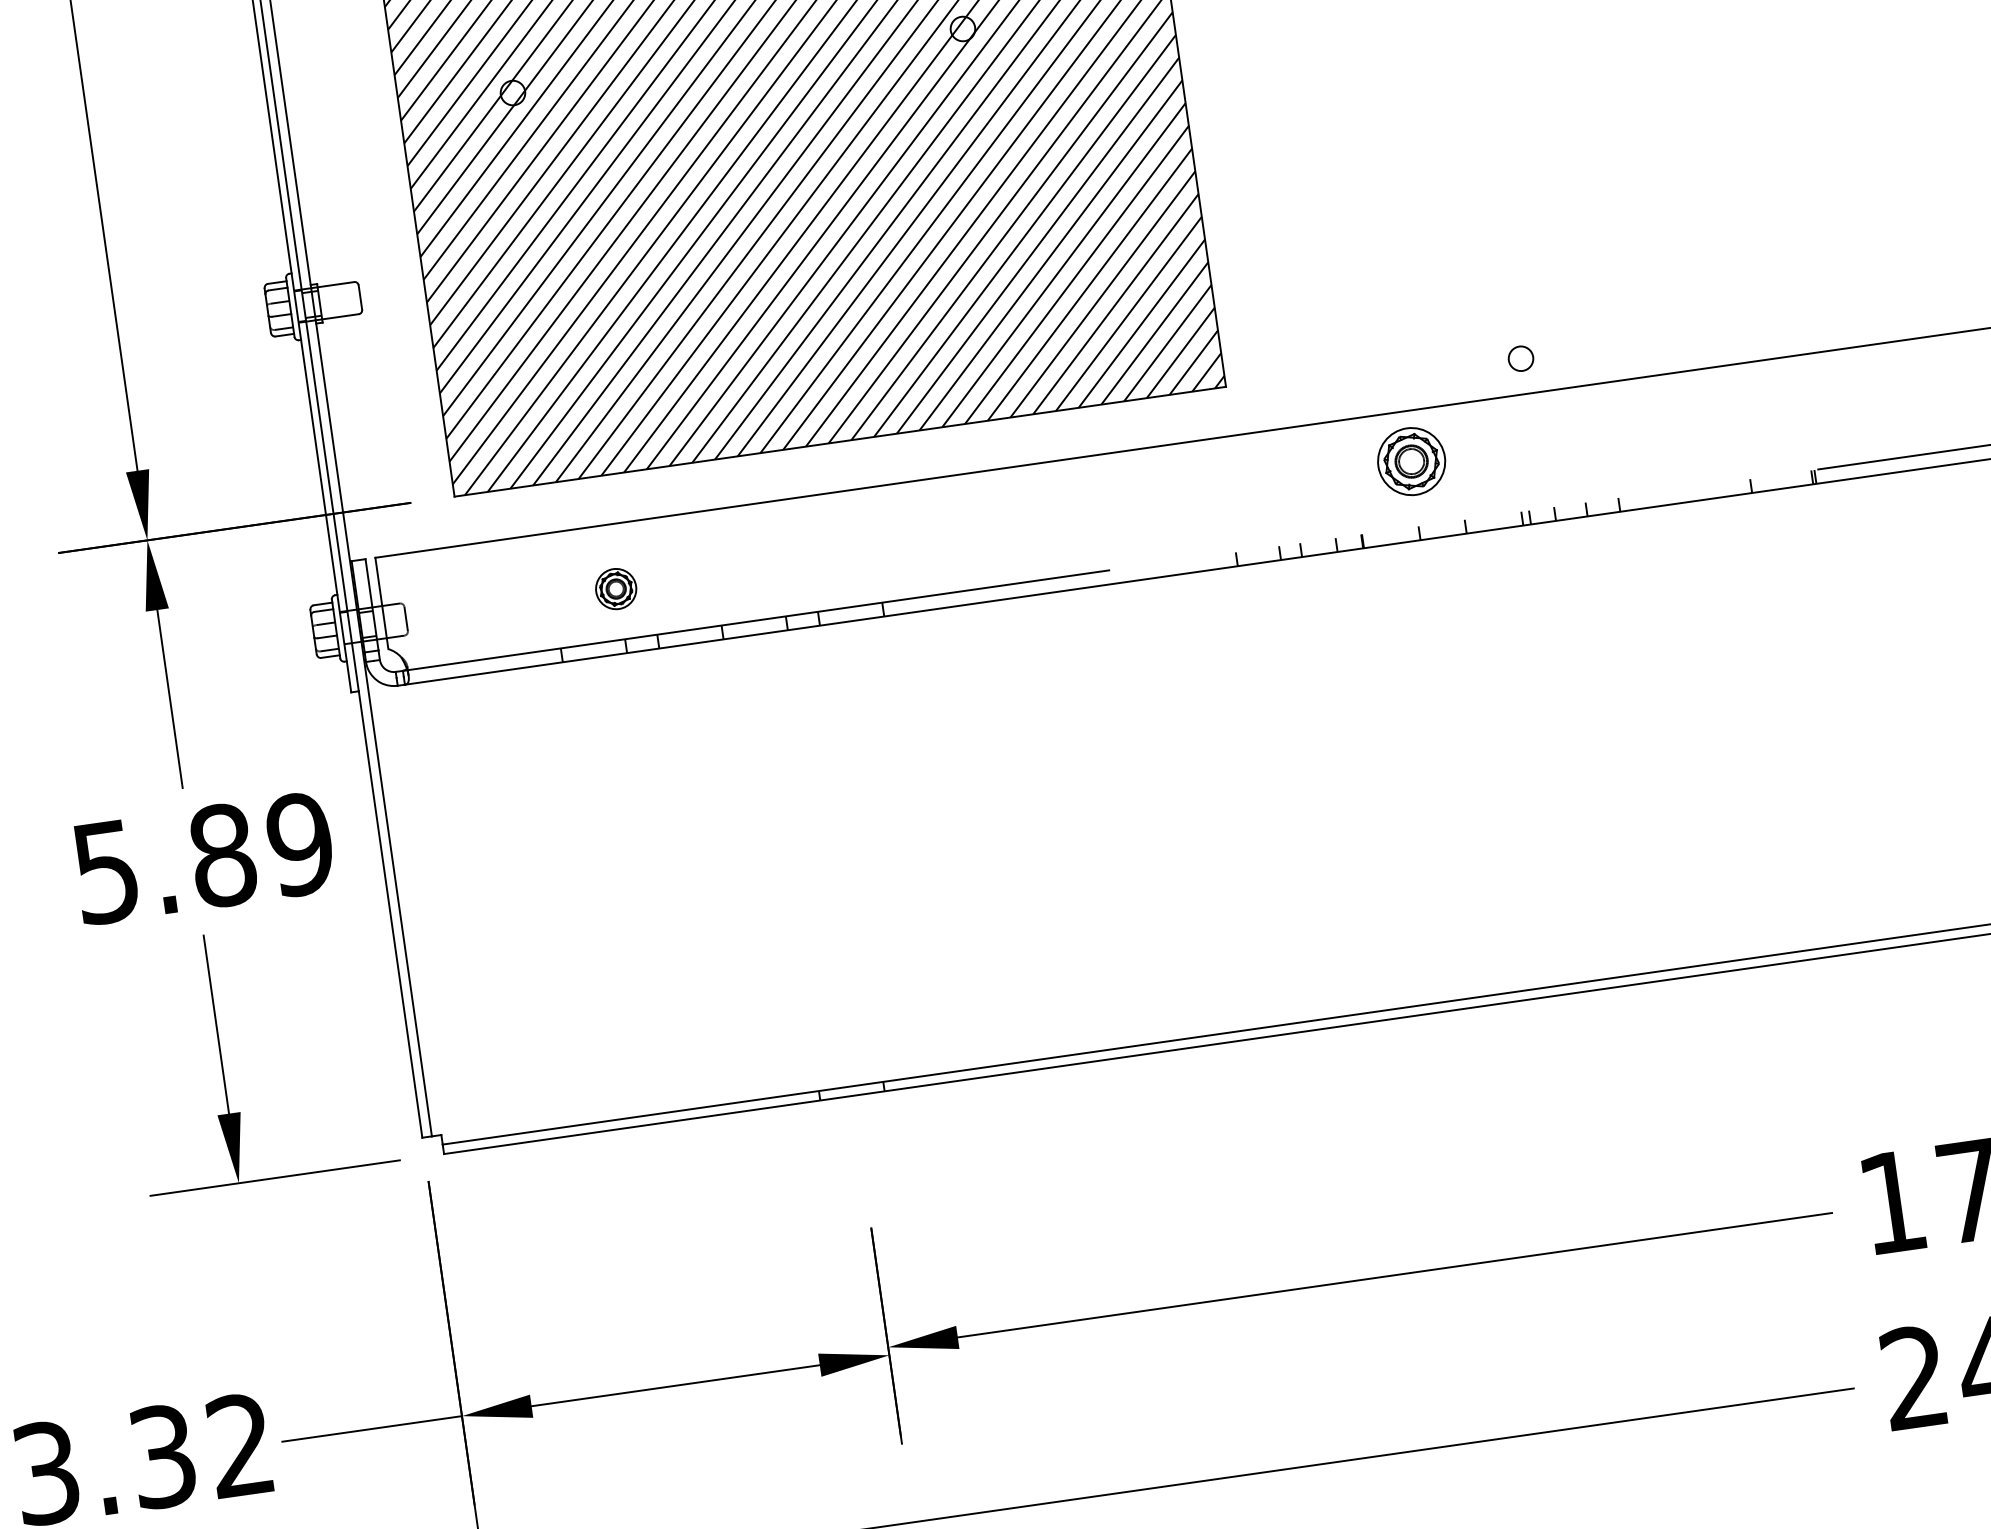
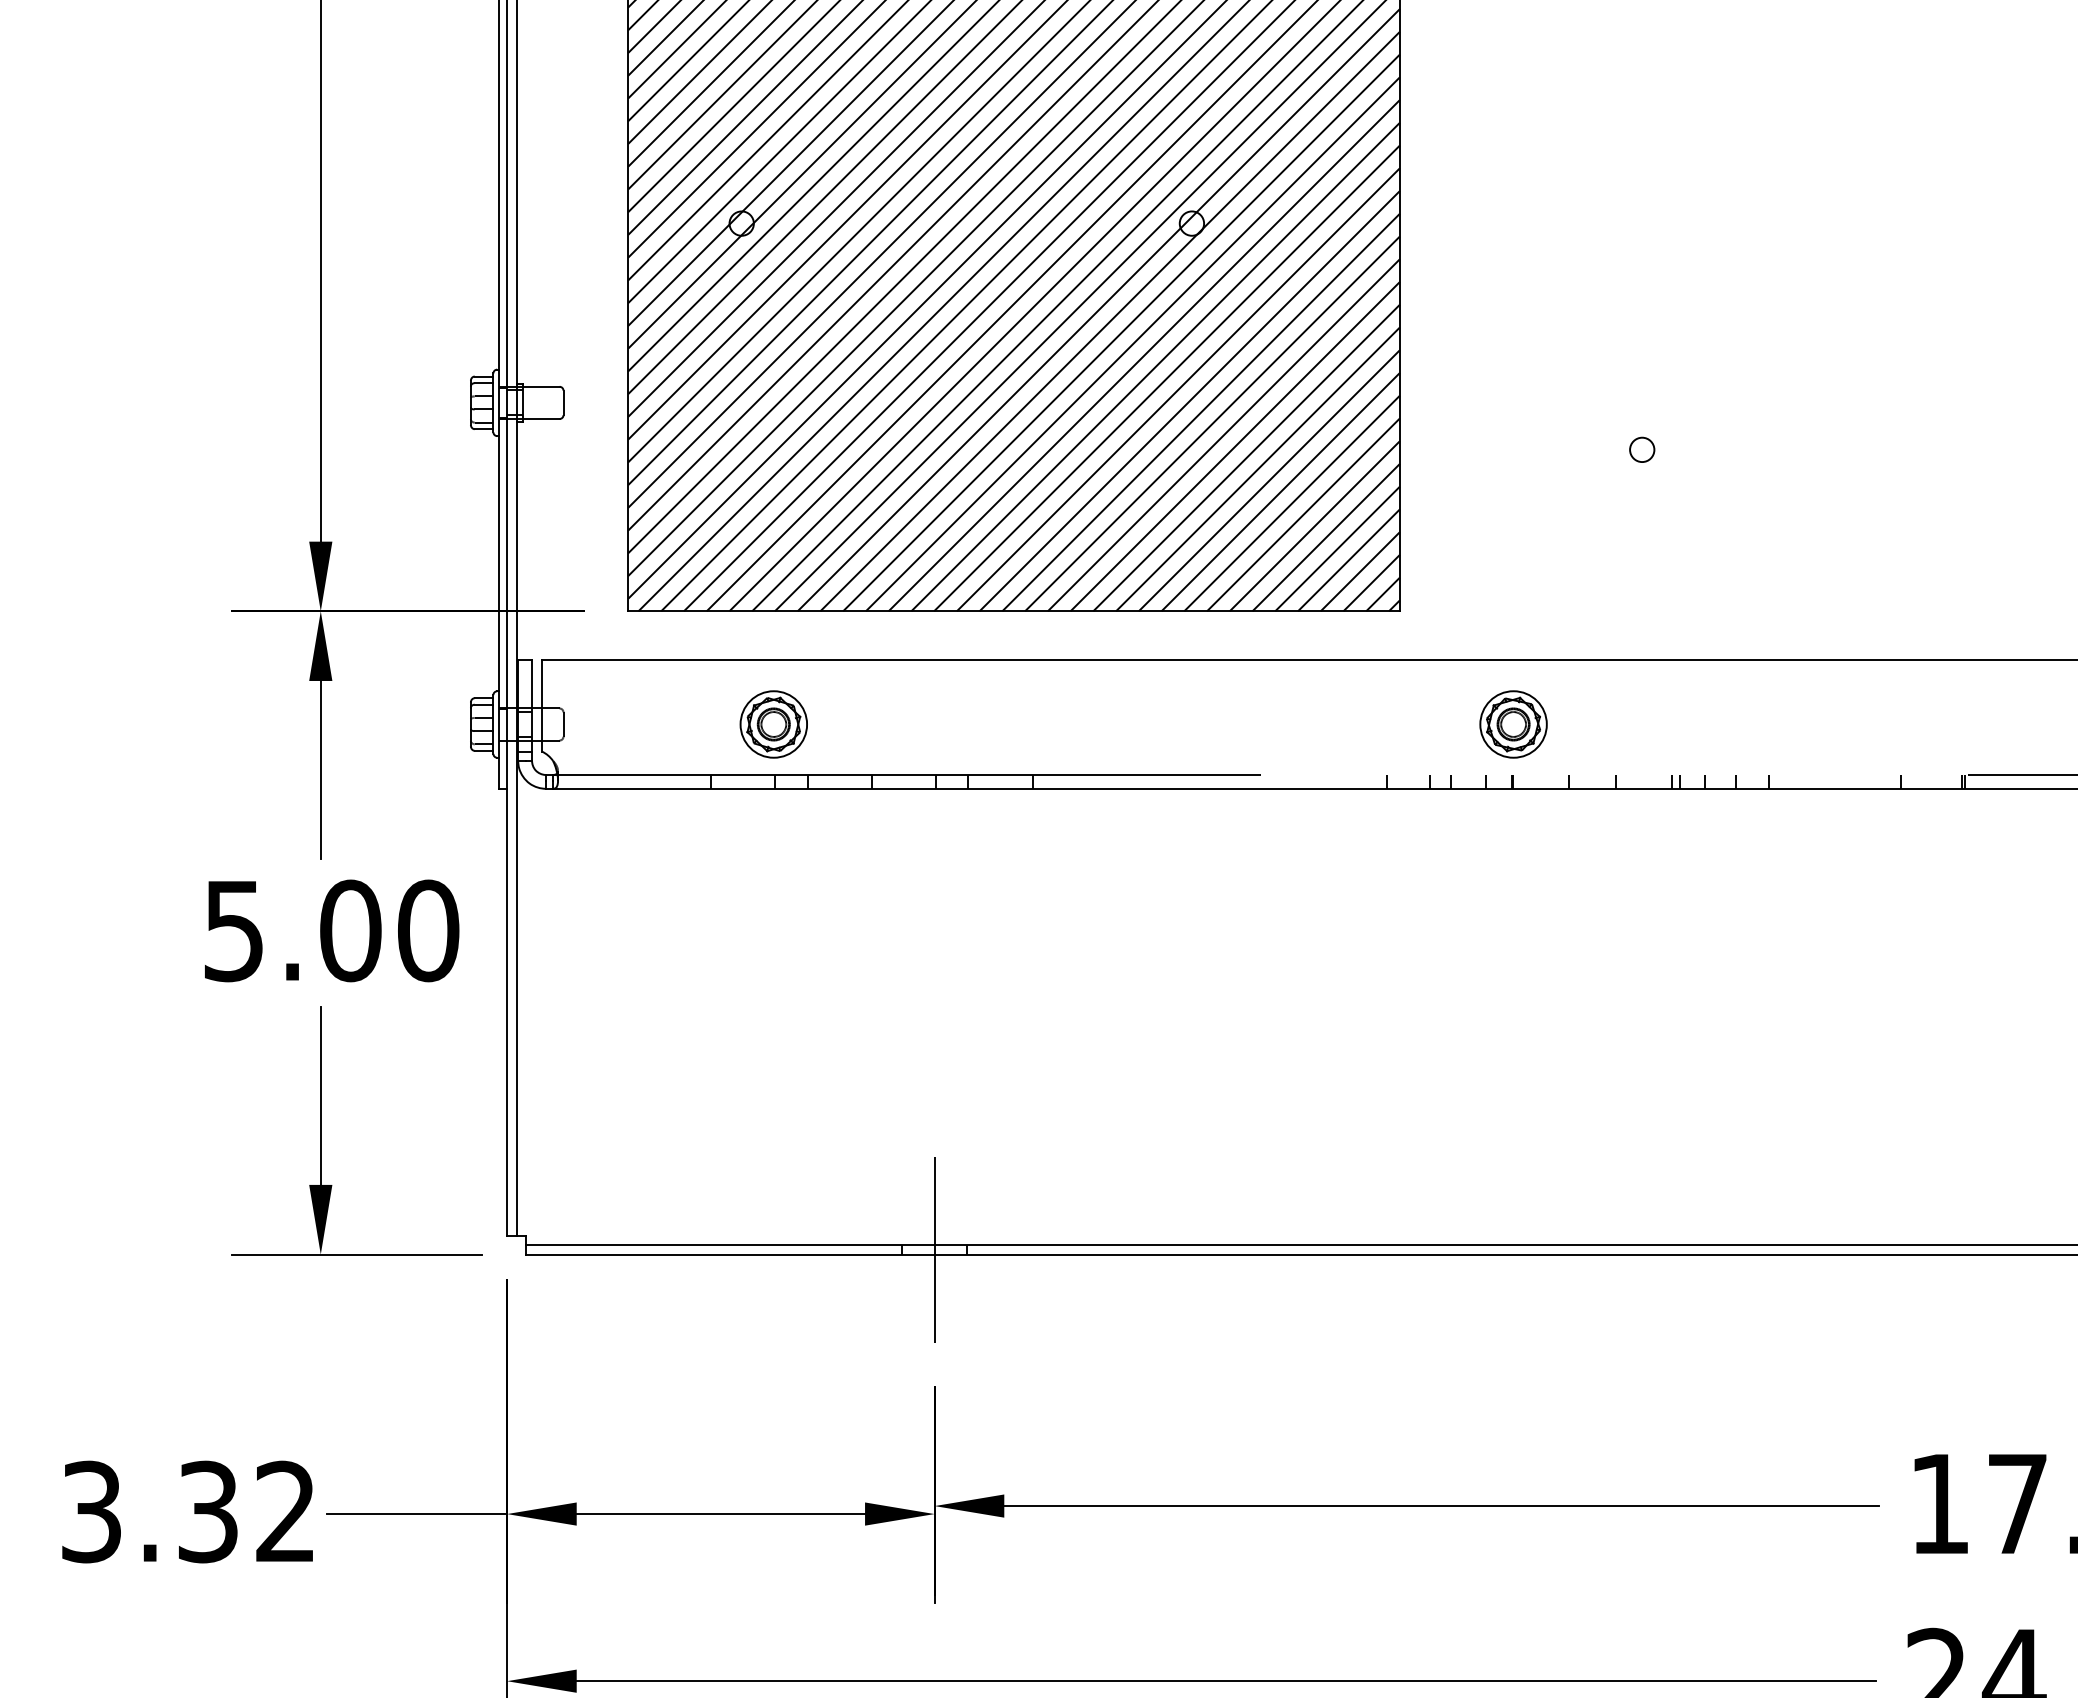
circle: (1521, 358) -> (1642, 449), moved
part: (1411, 461) -> (1513, 724), moved
part: (616, 589) -> (773, 724), size x1.67
text: (261, 849) -> (389, 930), 5.89 -> 5.00
line: (851, 1090) -> (934, 1249), added

